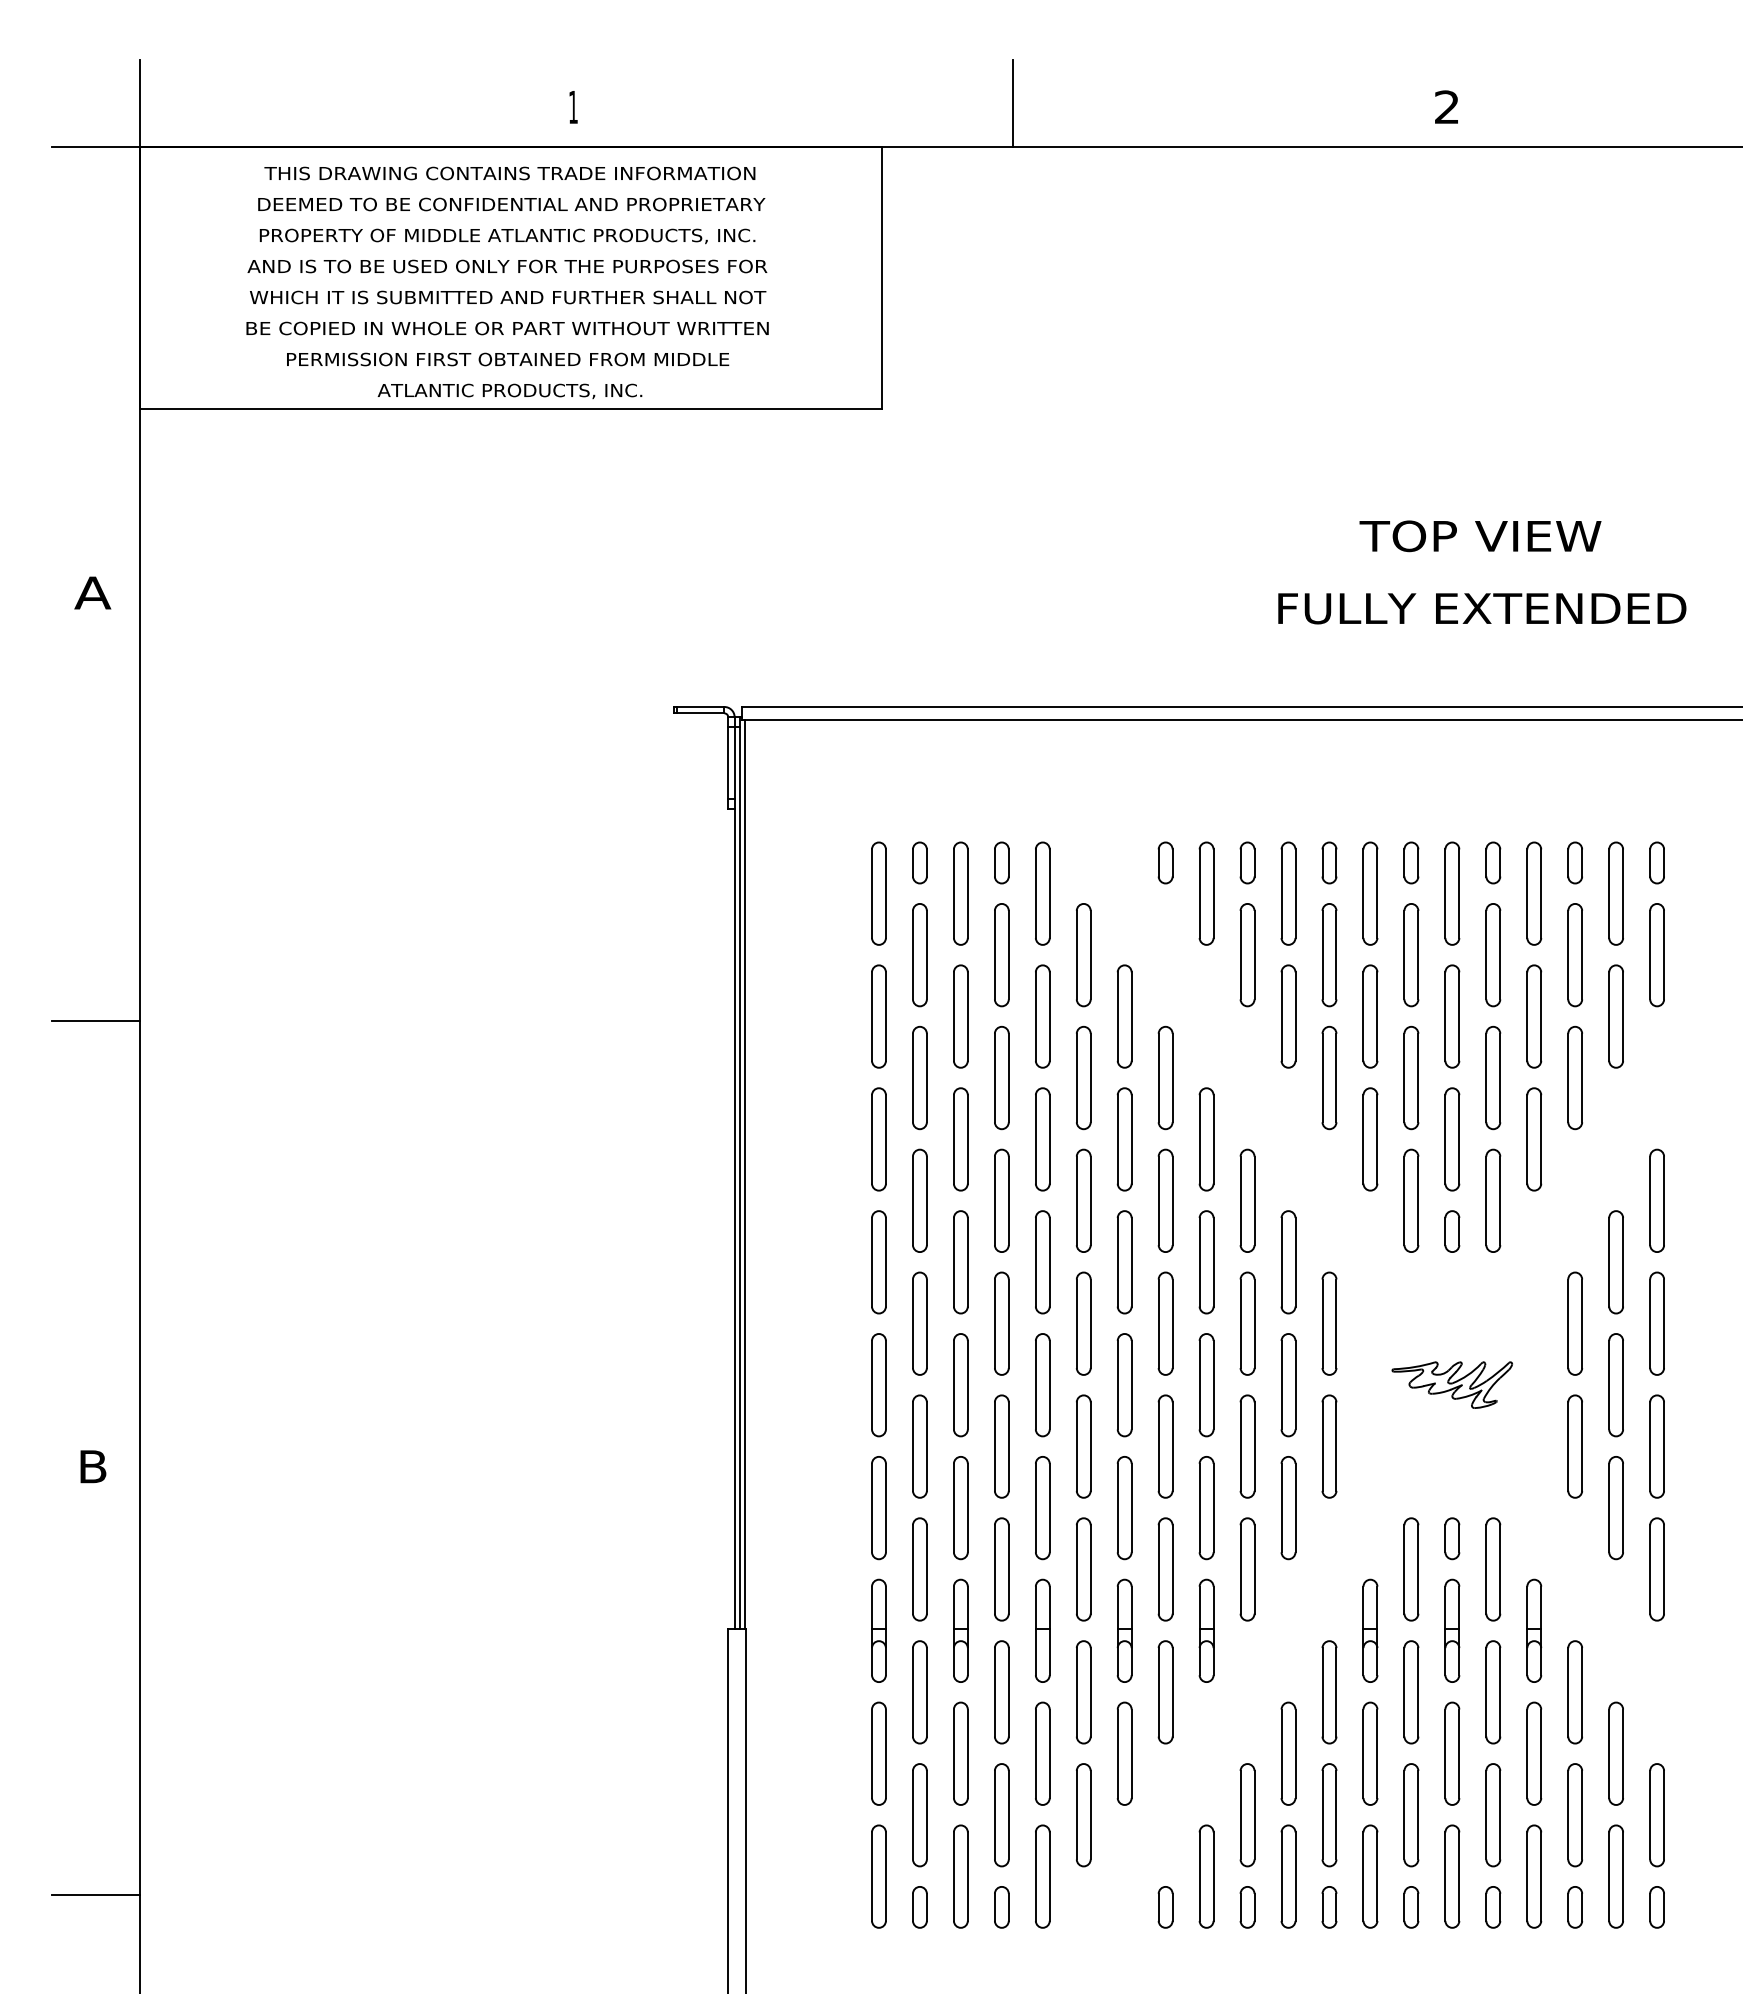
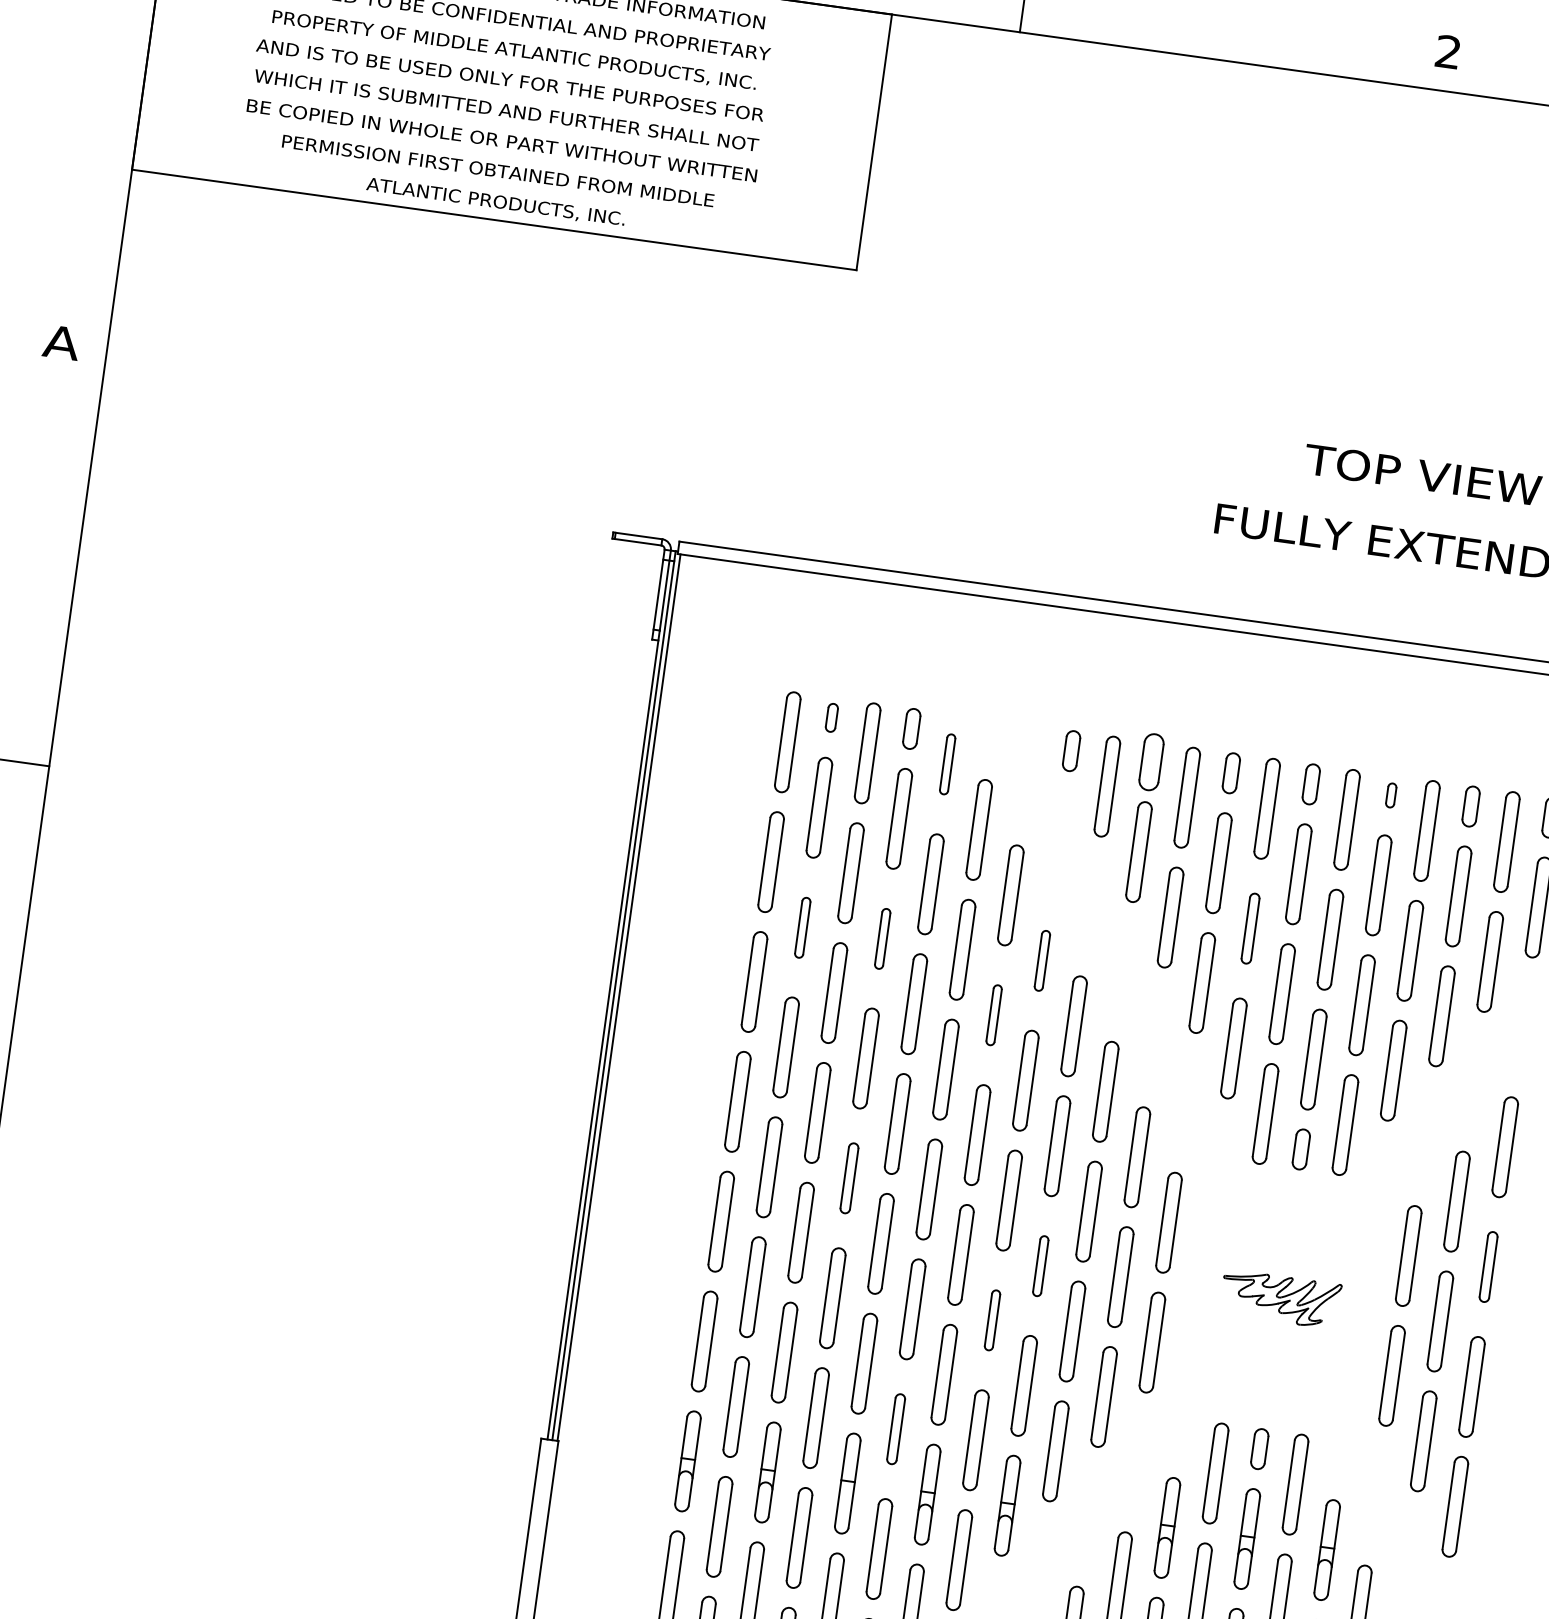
part: (919, 862) -> (831, 717), size x0.7
part: (1247, 862) -> (1151, 761), size x1.4
part: (1493, 862) -> (1391, 795), size x0.6
part: (1042, 893) -> (947, 764), size x0.6
part: (1370, 1016) -> (1250, 928), size x0.7
part: (1165, 1077) -> (1042, 960), size x0.6
part: (919, 1078) -> (802, 928), size x0.6
part: (1001, 1078) -> (882, 939), size x0.6
part: (1124, 1139) -> (994, 1015), size x0.6
part: (1001, 1323) -> (849, 1178), size x0.7
part: (1656, 1323) -> (1488, 1266), size x0.7
part: (1206, 1385) -> (1040, 1266), size x0.6
part: (1165, 1446) -> (992, 1320), size x0.6
part: (1083, 1569) -> (895, 1429), size x0.7

